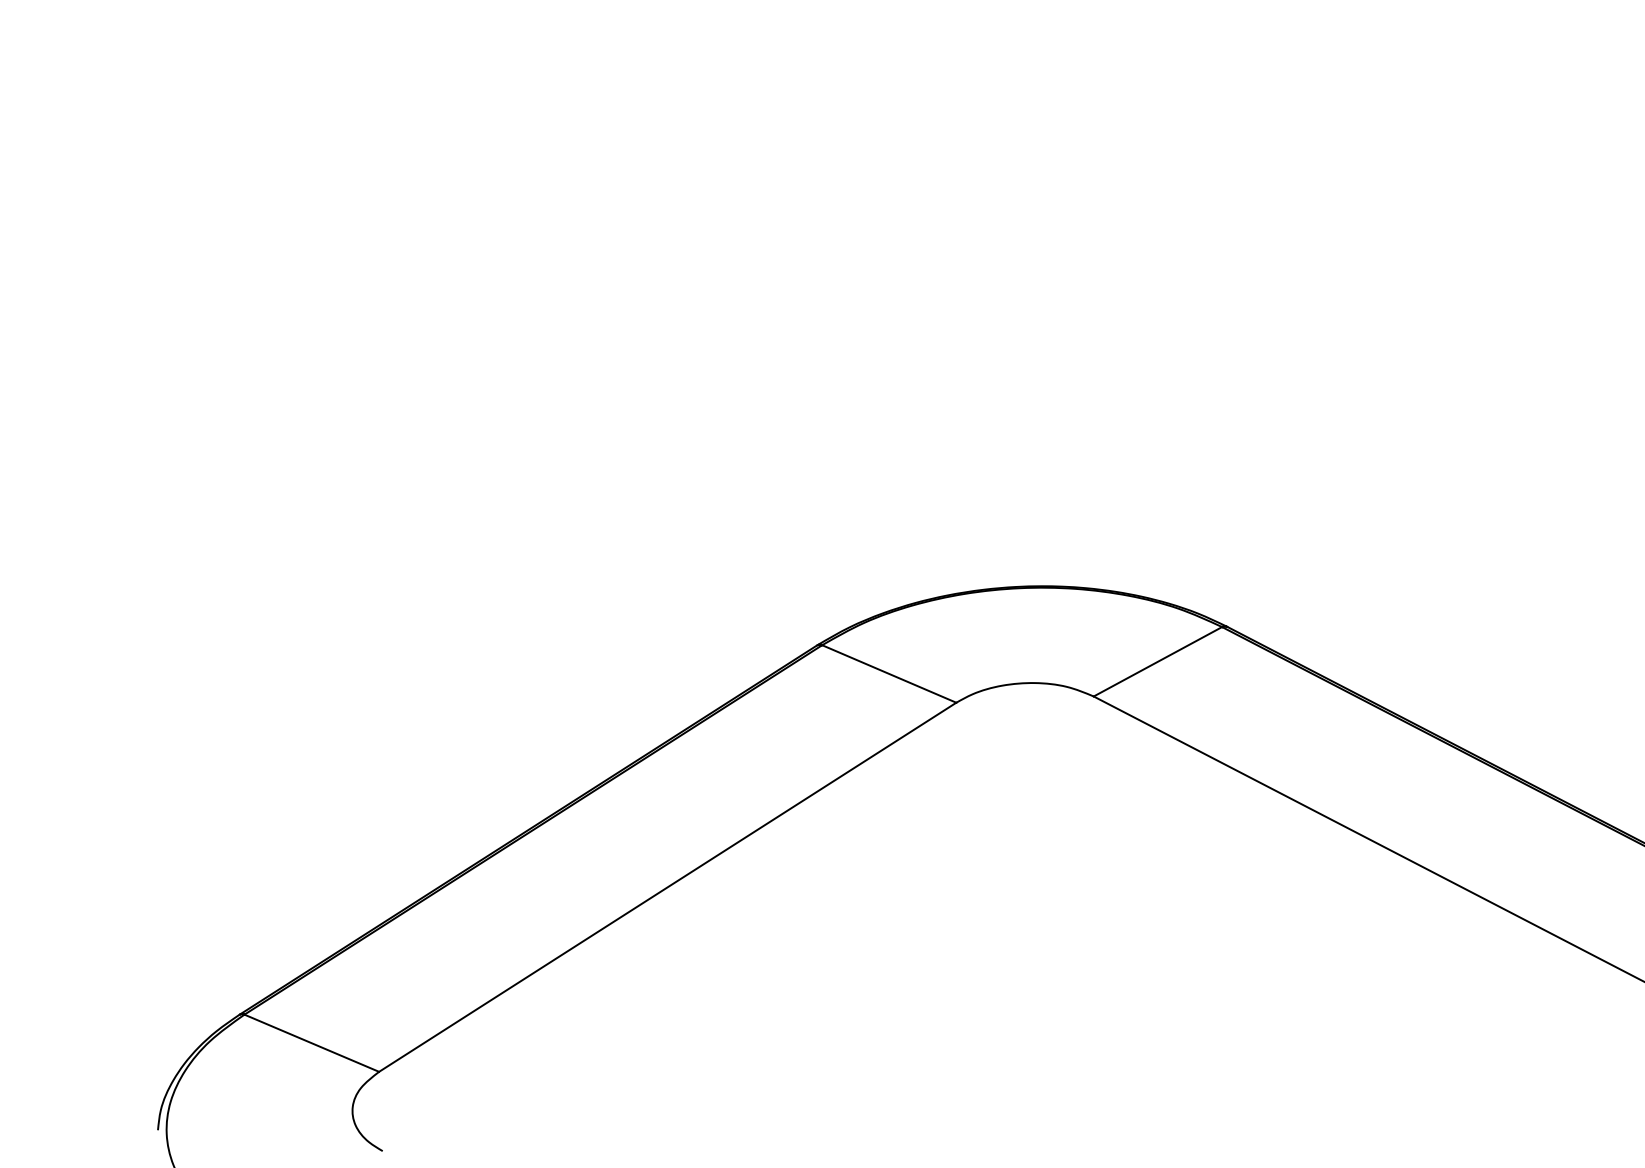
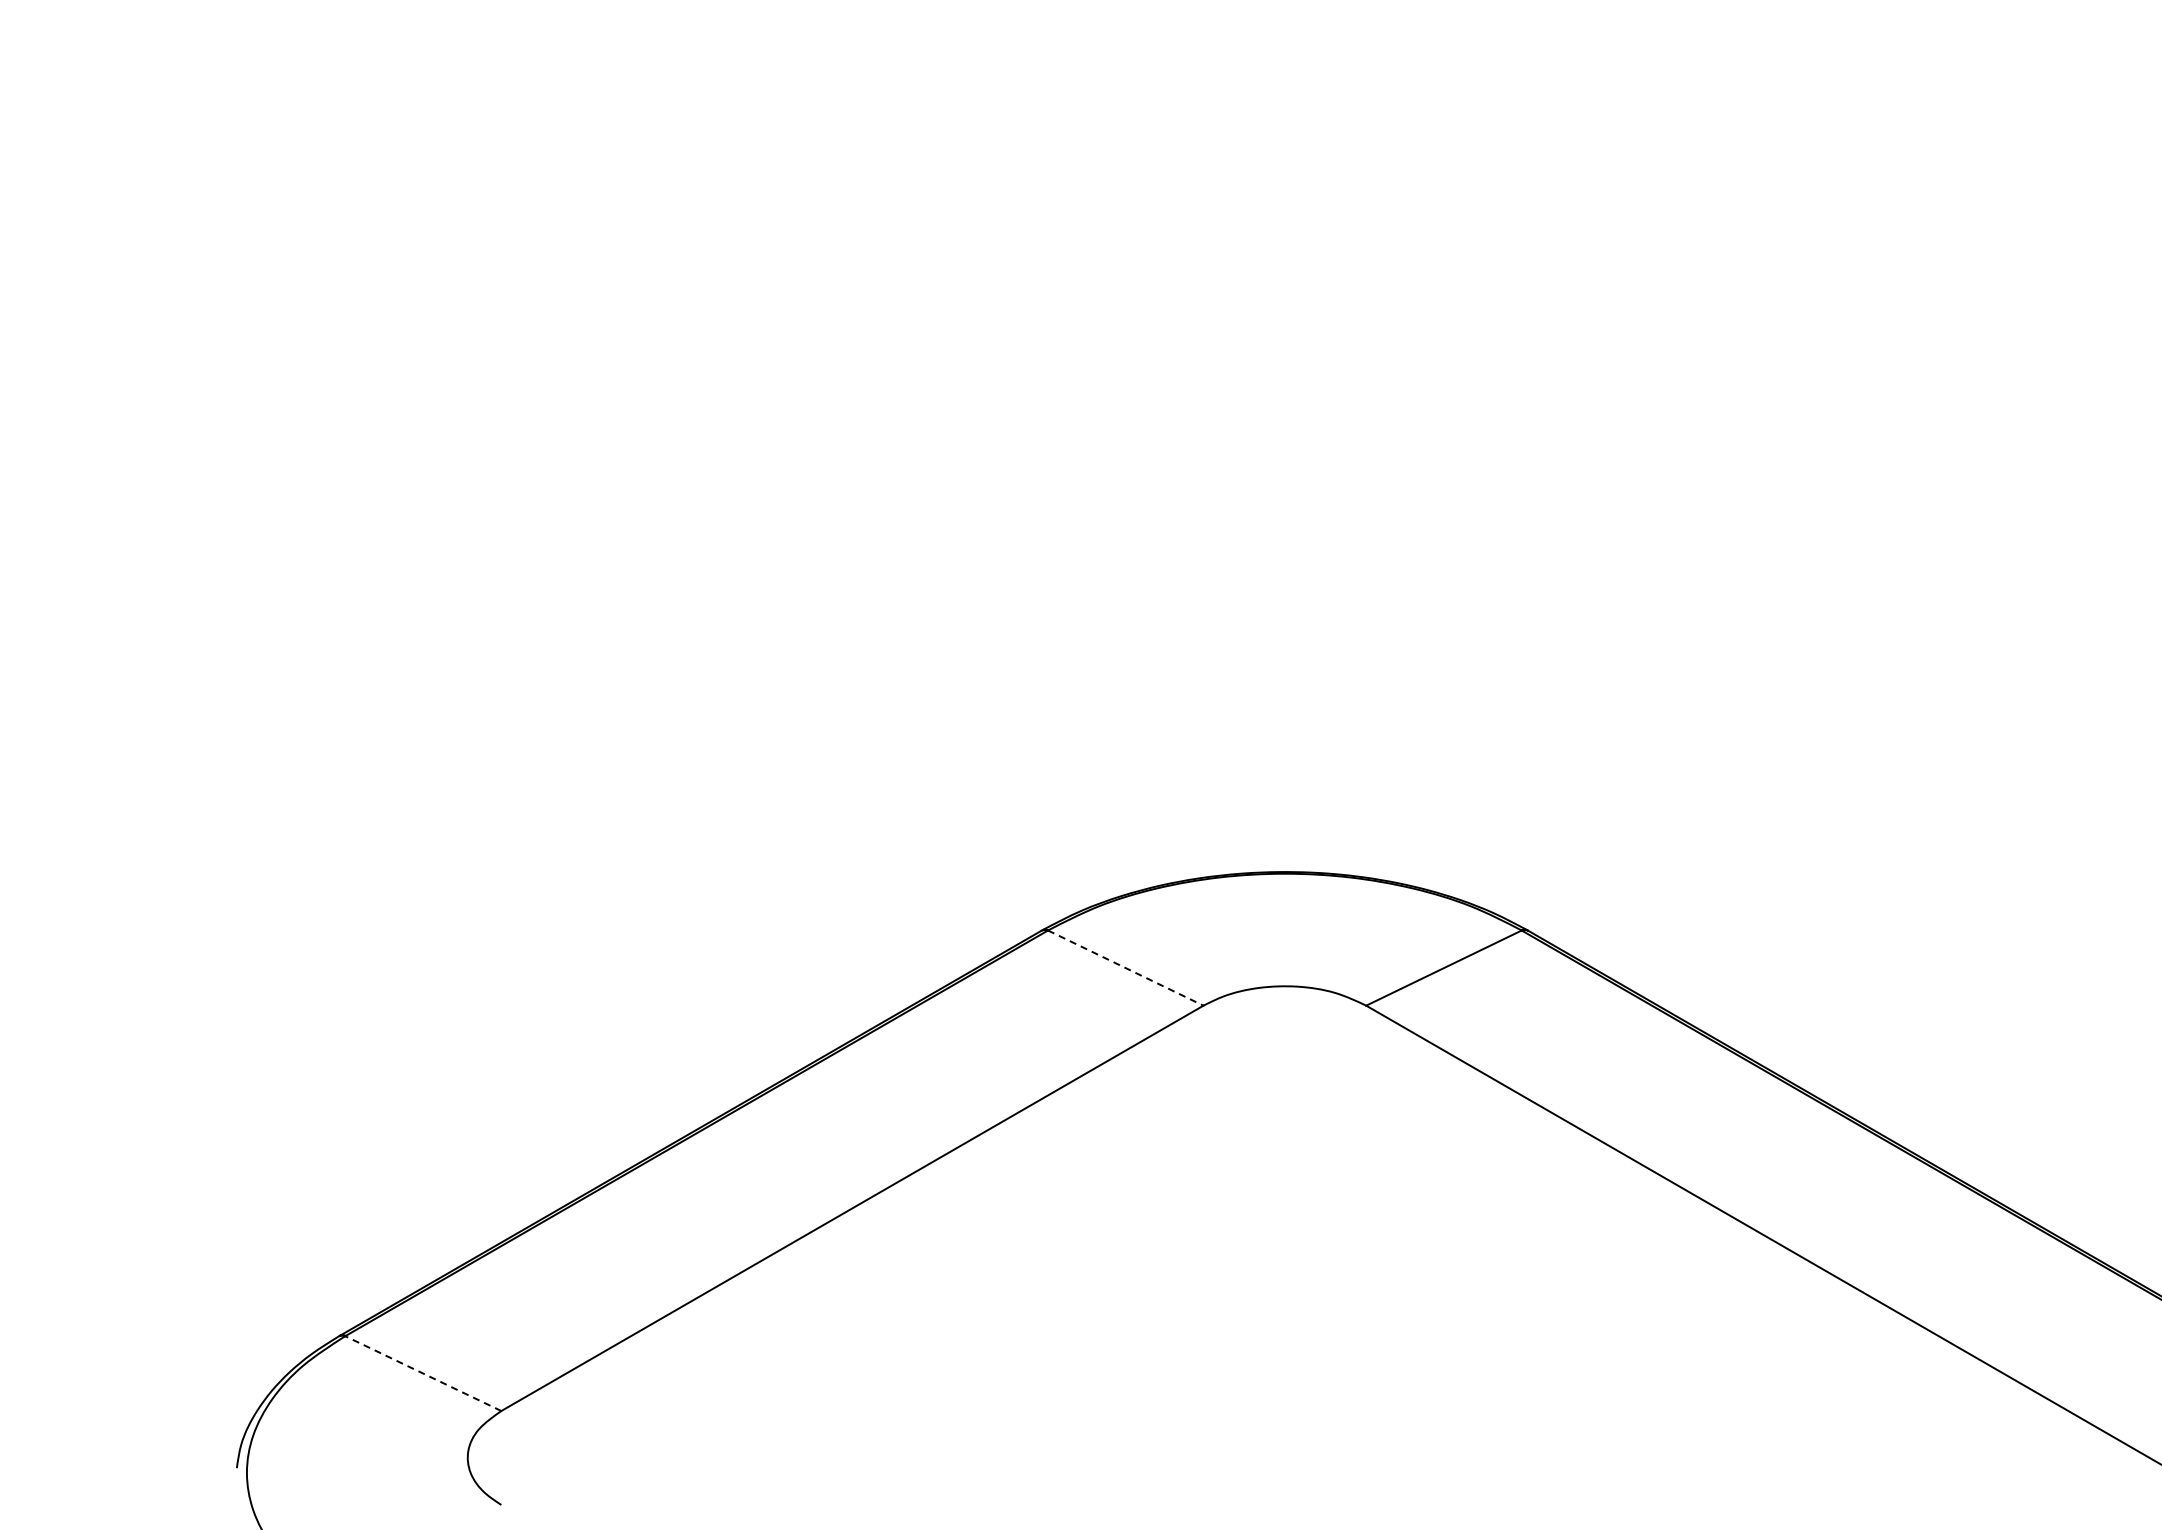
line: (889, 674) -> (1126, 968), solid -> dashed
line: (311, 1043) -> (423, 1373), solid -> dashed

